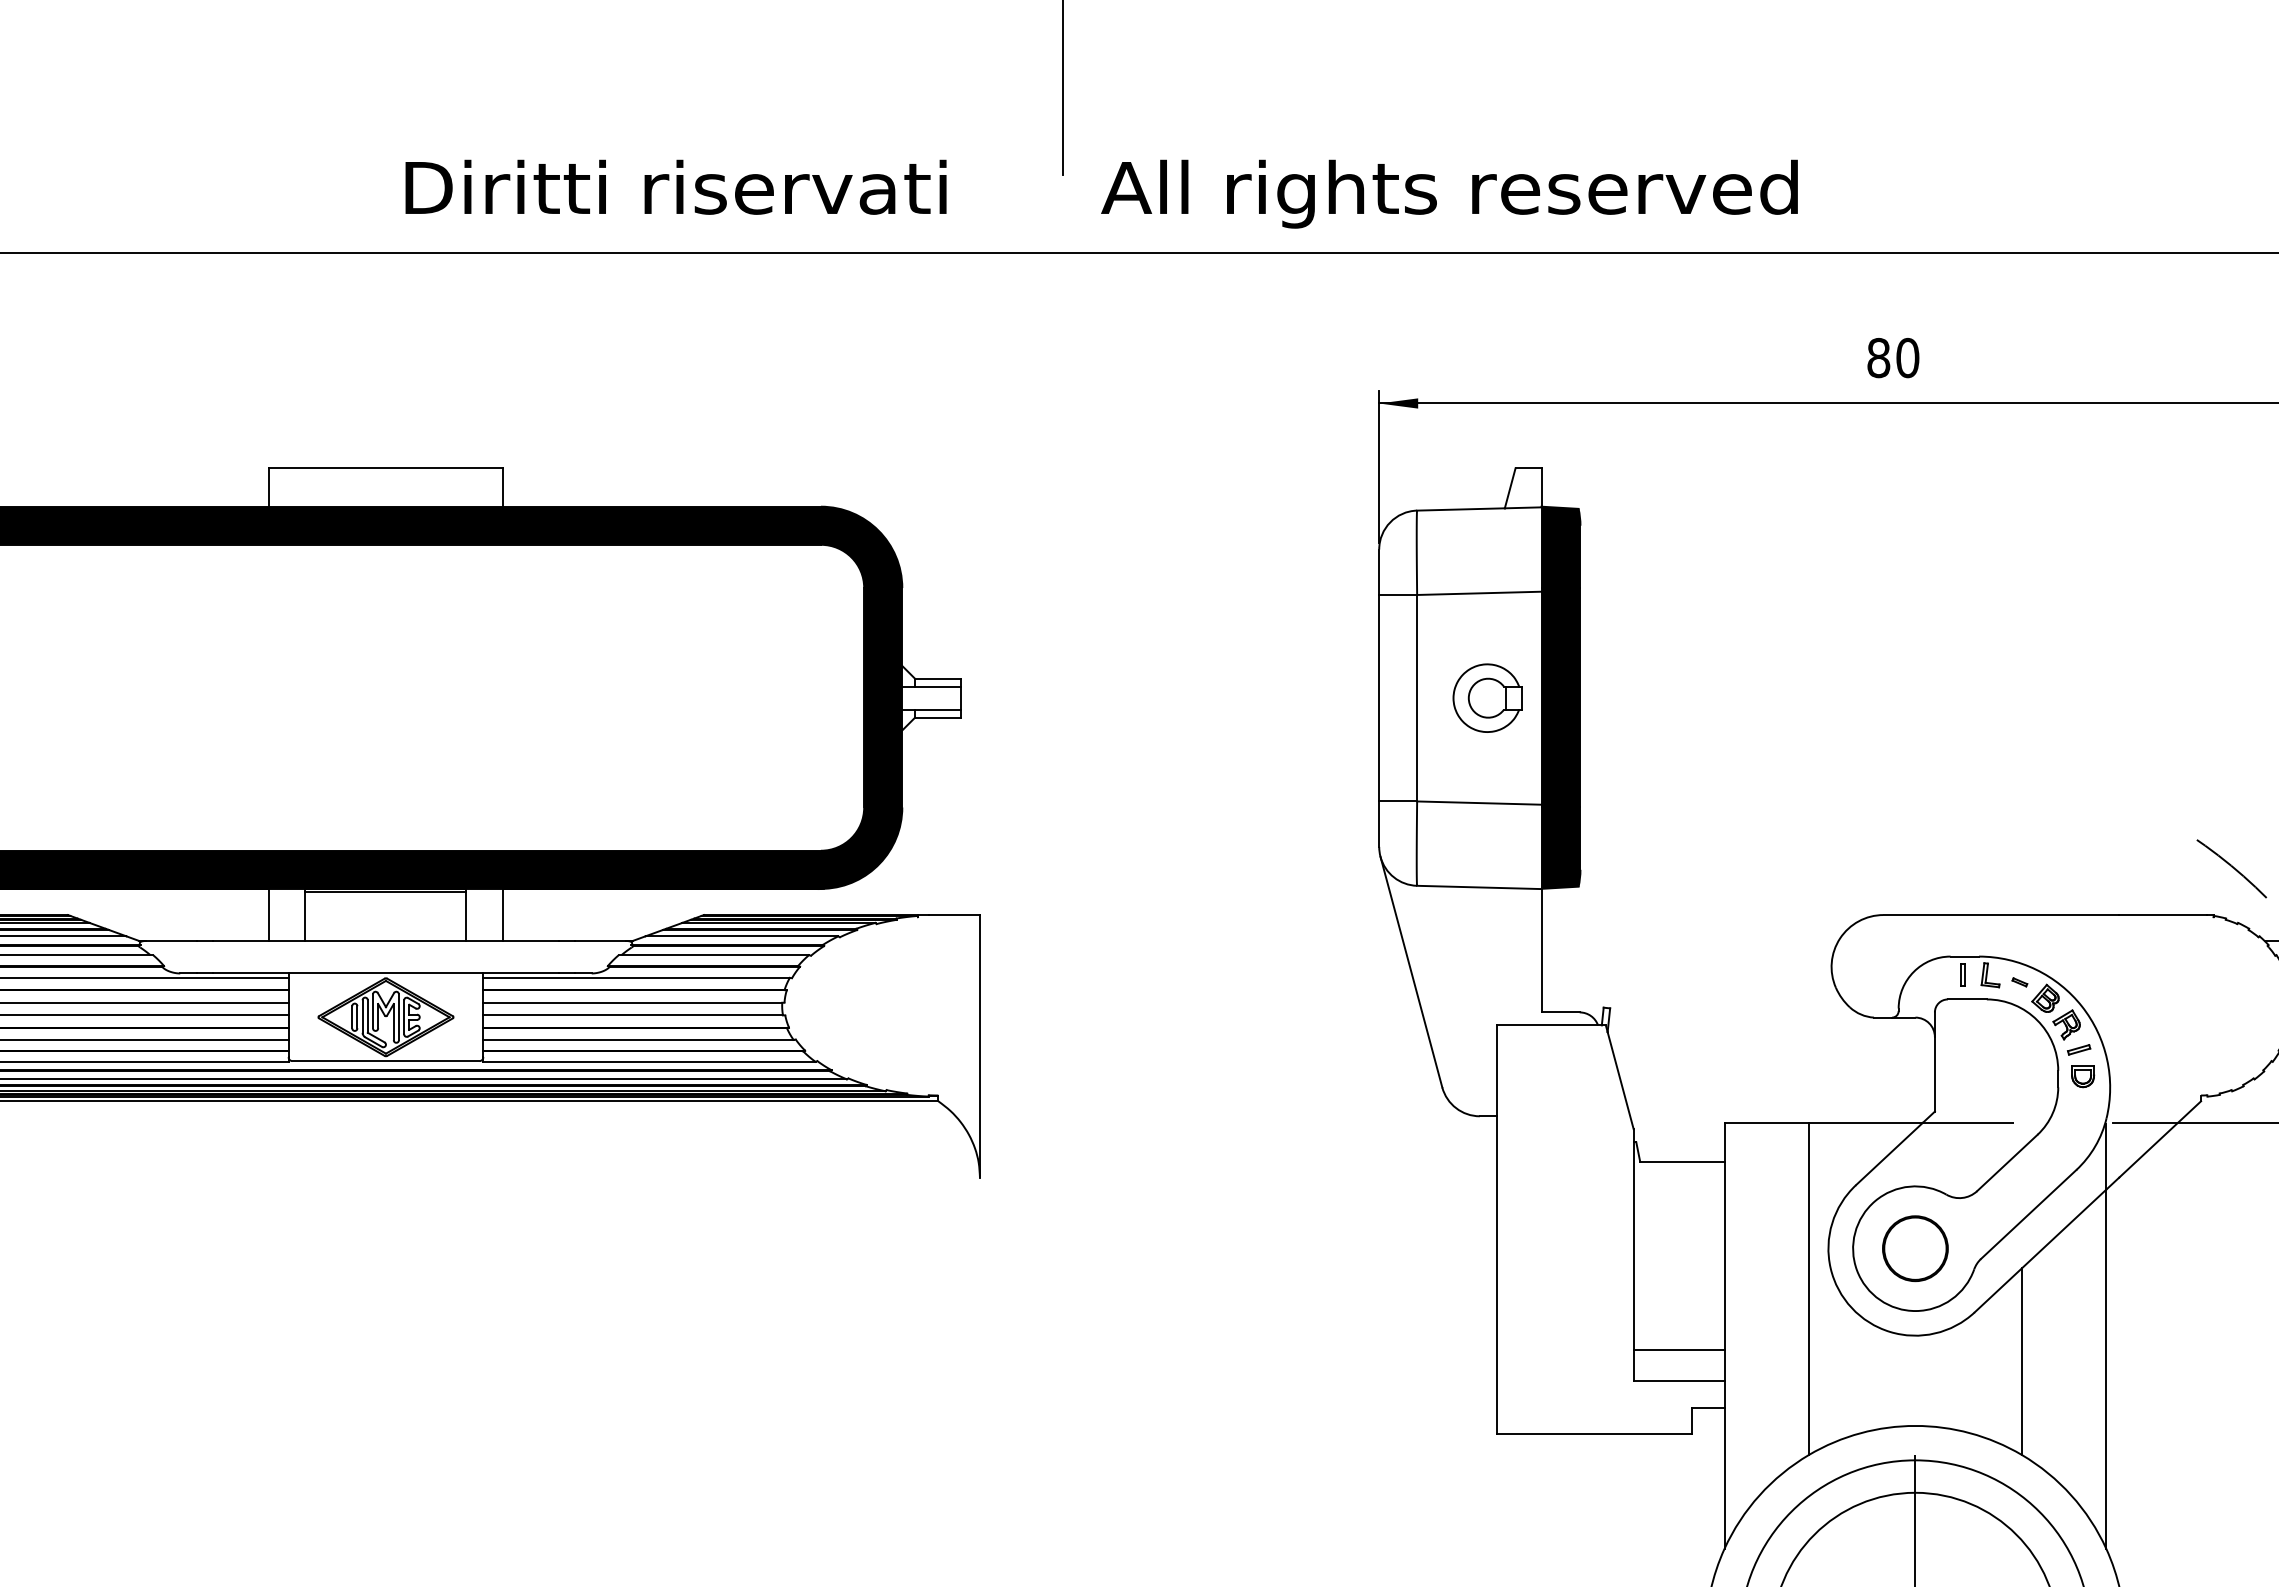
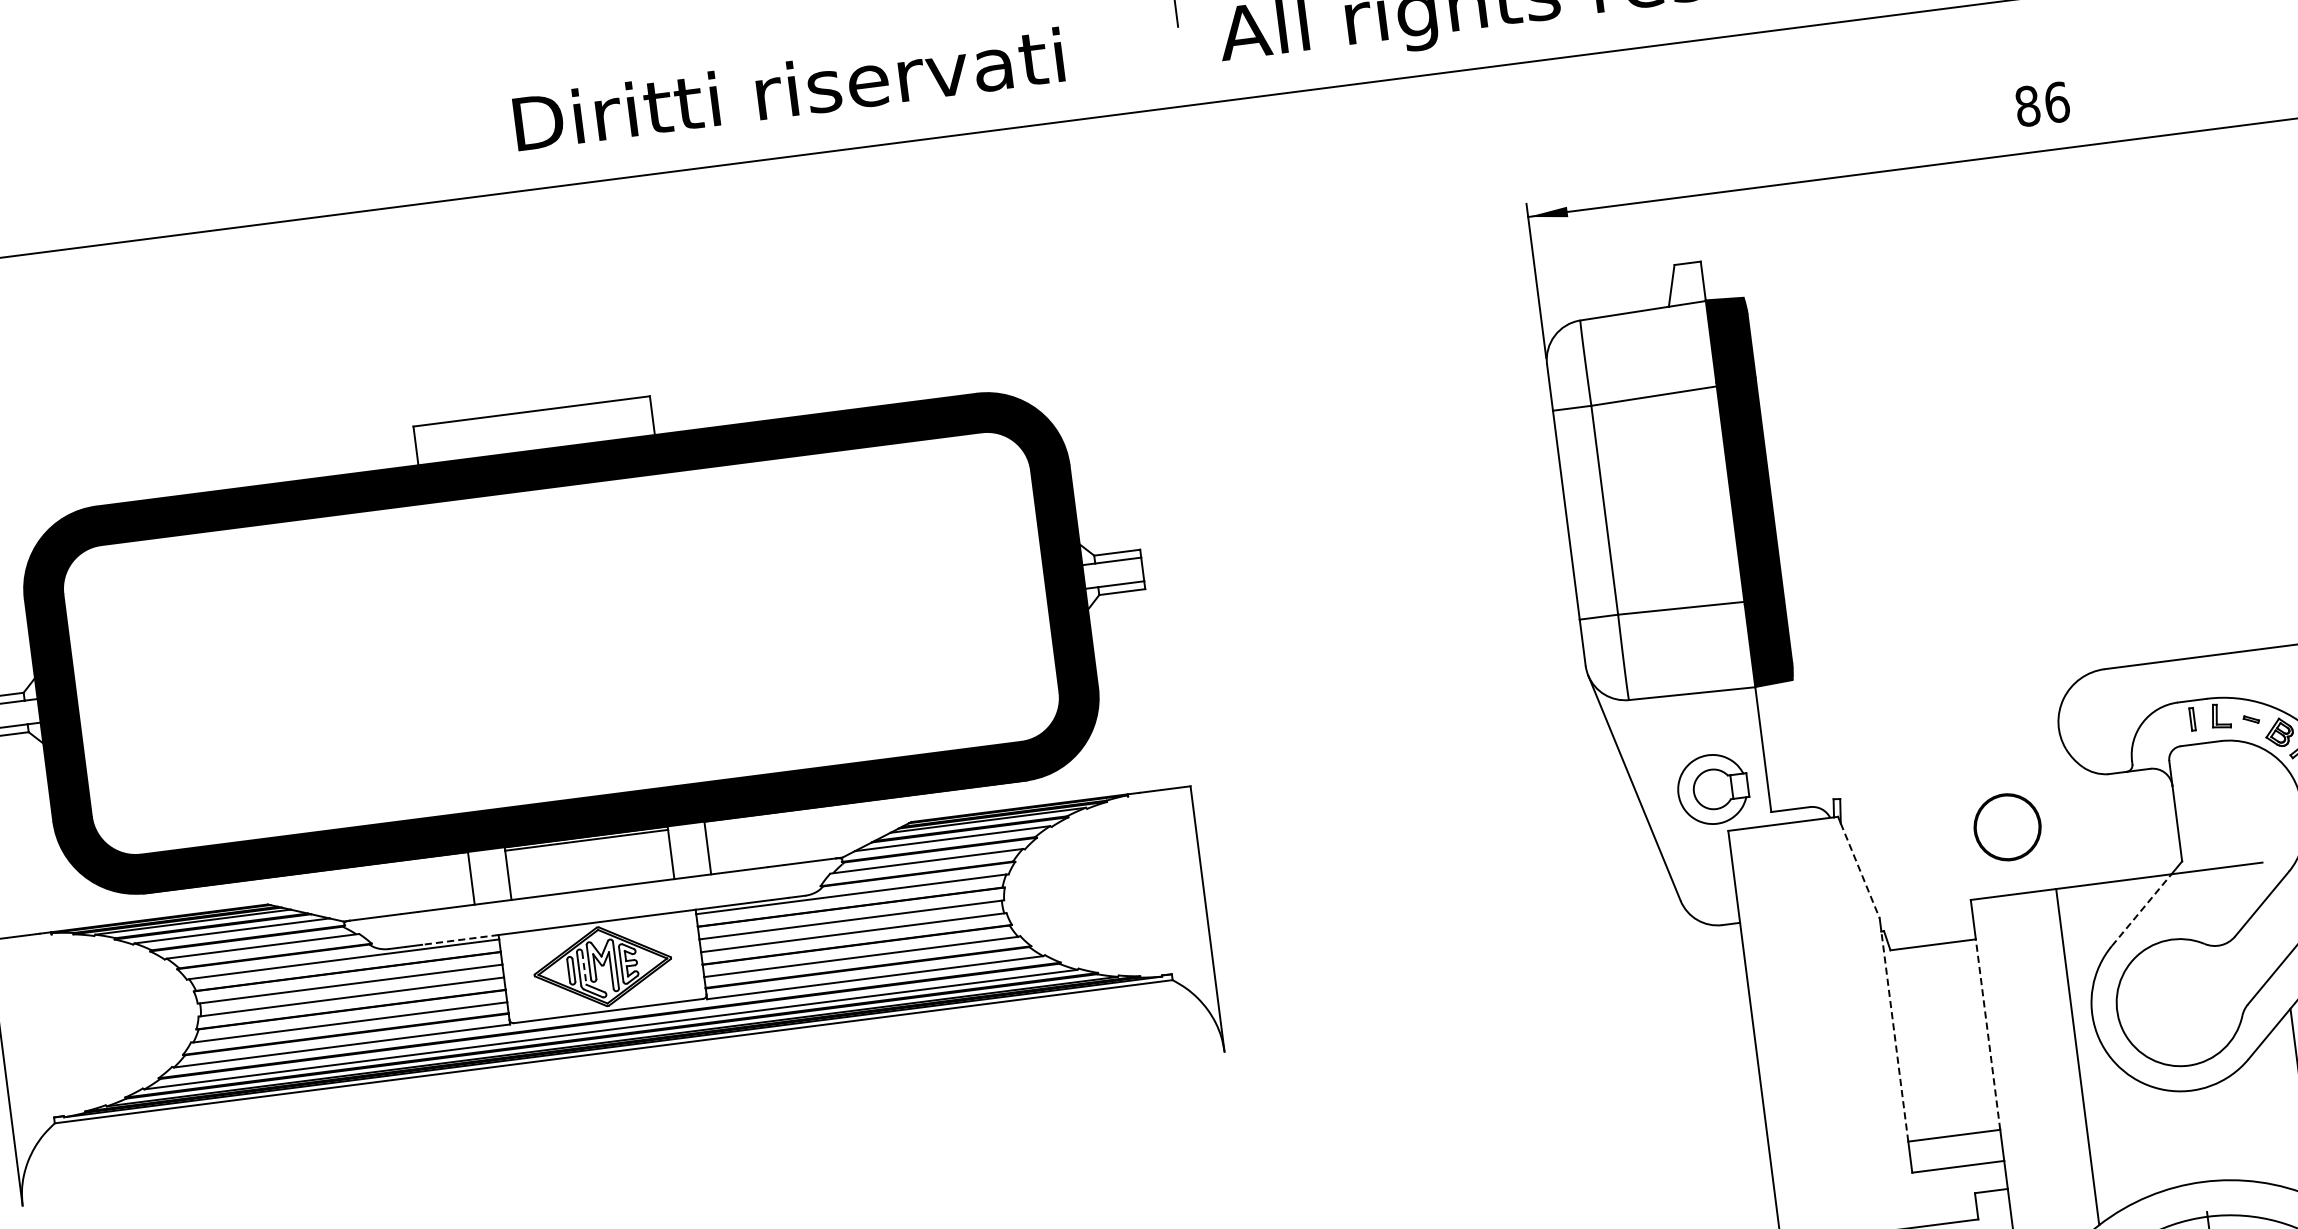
text: (1907, 357) -> (2056, 102), 80 -> 86
part: (1487, 697) -> (1712, 788), moved
line: (250, 973) -> (460, 939), solid -> dashed
line: (367, 1017) -> (584, 969), solid -> dashed
line: (1620, 1081) -> (1860, 871), solid -> dashed
line: (1889, 1153) -> (2141, 909), solid -> dashed
line: (1633, 1246) -> (1894, 1036), solid -> dashed
part: (1915, 1248) -> (2007, 827), moved
line: (1724, 1255) -> (1987, 1034), solid -> dashed

